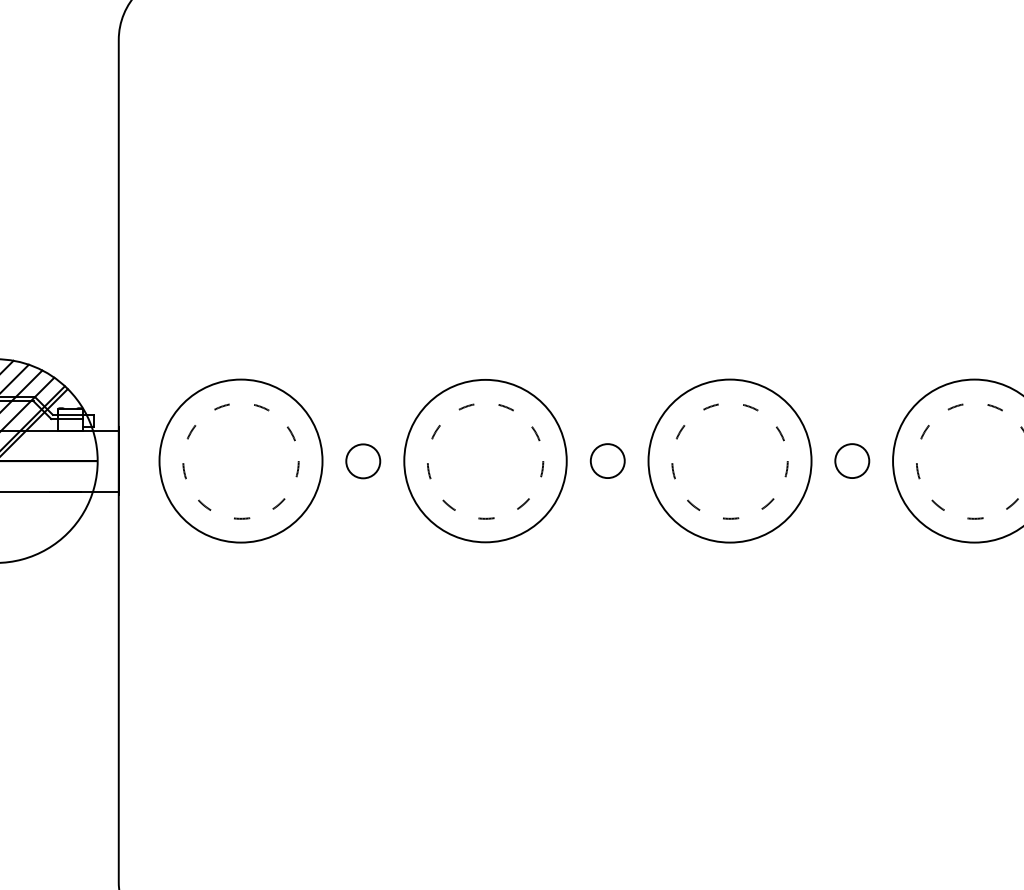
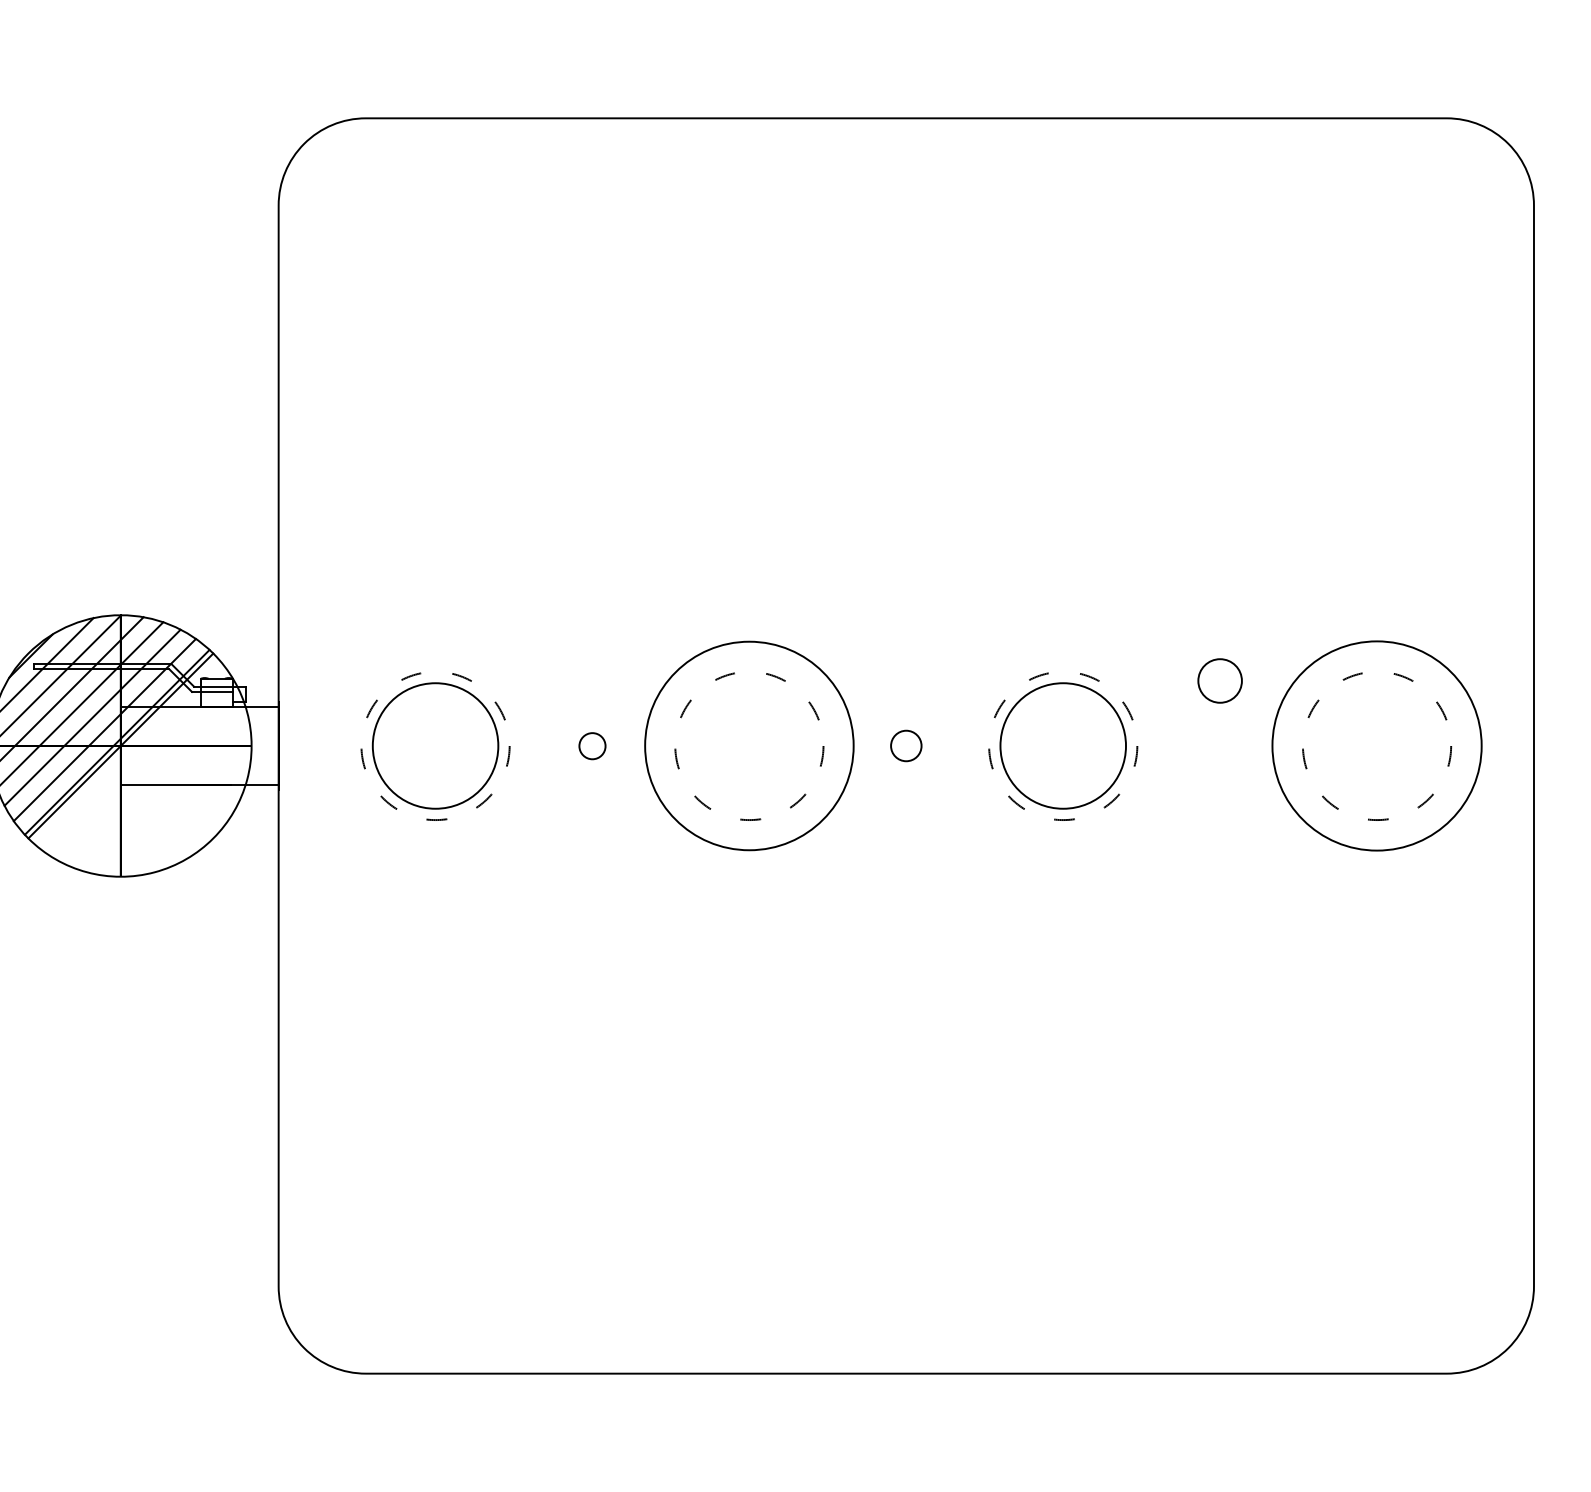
circle: (240, 460) -> (435, 745), size x0.6
circle: (363, 460) -> (592, 745), size x0.6
circle: (607, 460) -> (906, 745), size x0.7
circle: (729, 460) -> (1062, 745), size x0.6
circle: (851, 460) -> (1219, 680), moved

